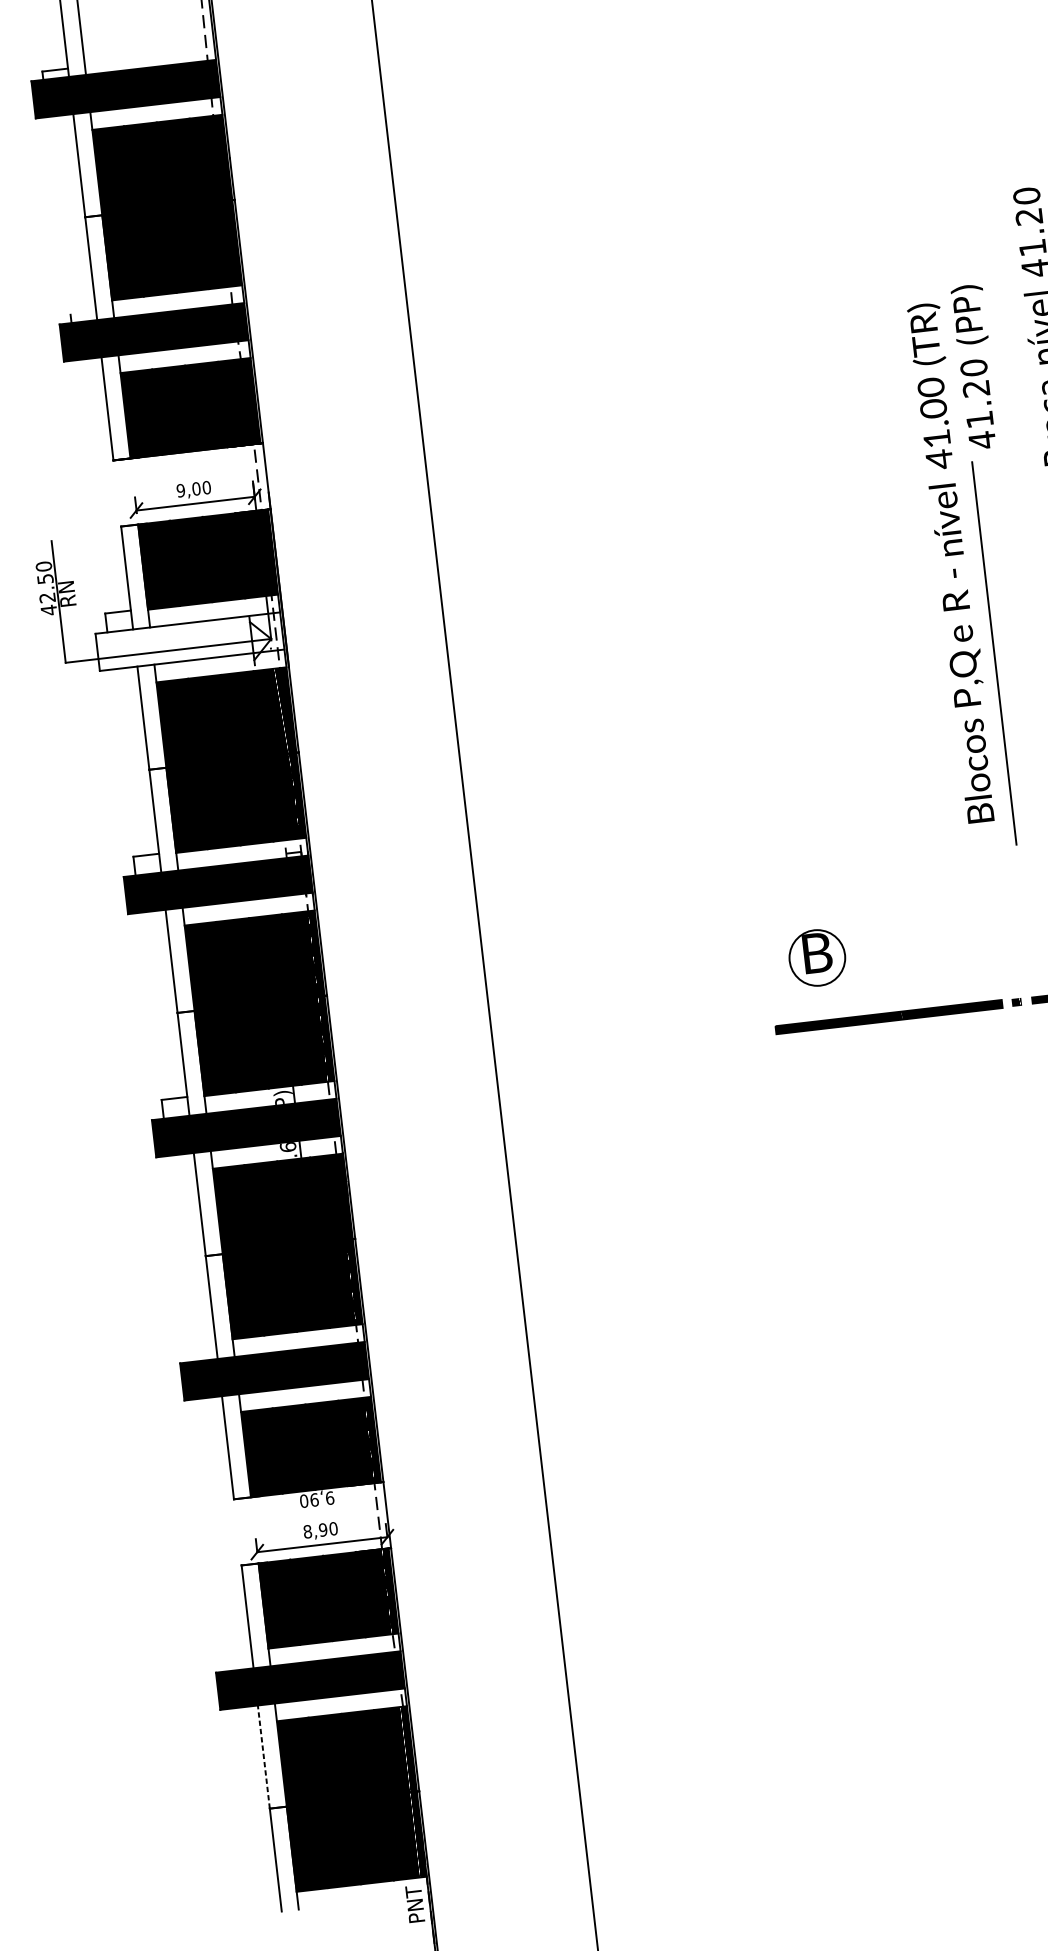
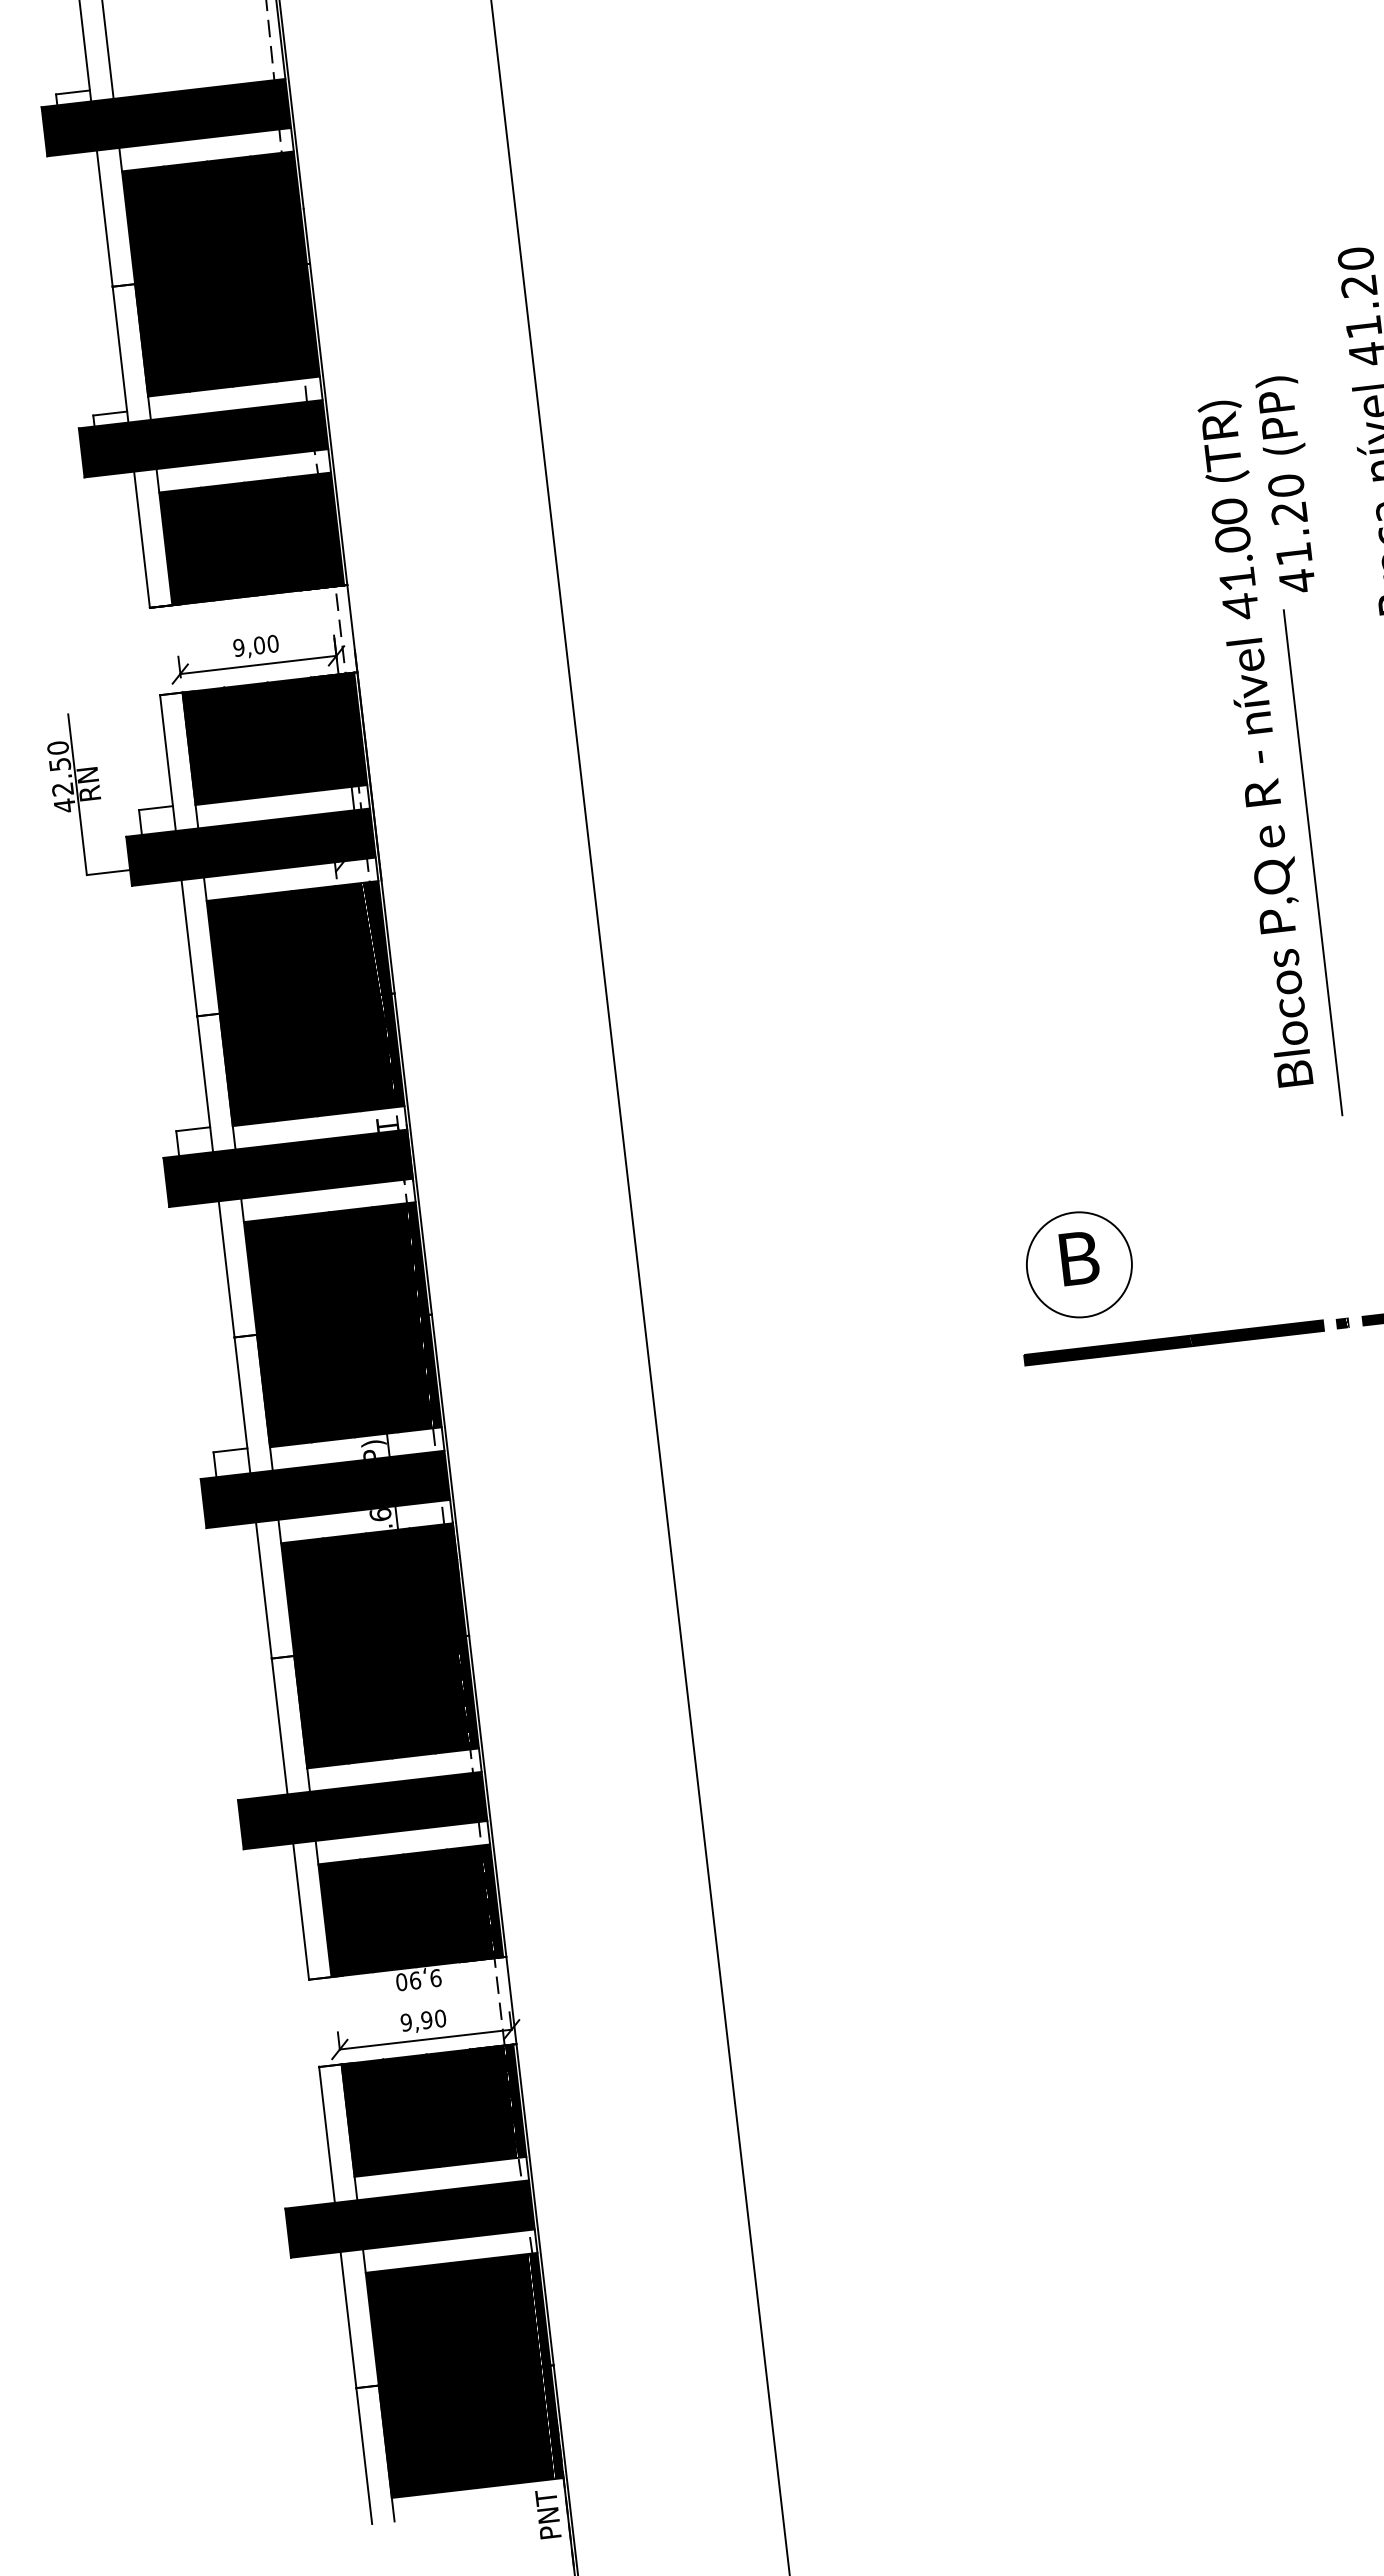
line: (83, 313) -> (110, 413), added
fill: (189, 641) -> (250, 846), added
circle: (816, 957) -> (1078, 1264), size x1.43
text: (307, 1531) -> (406, 2022), 8,90 -> 9,90
line: (263, 1757) -> (348, 2320), dashed -> solid

